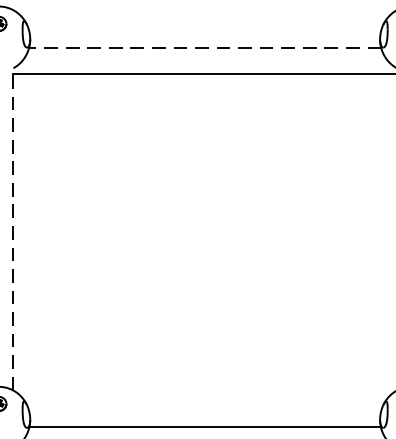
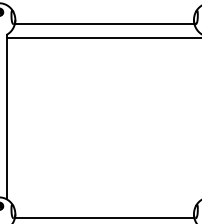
line: (204, 48) -> (104, 24), dashed -> solid
line: (12, 228) -> (6, 116), dashed -> solid

